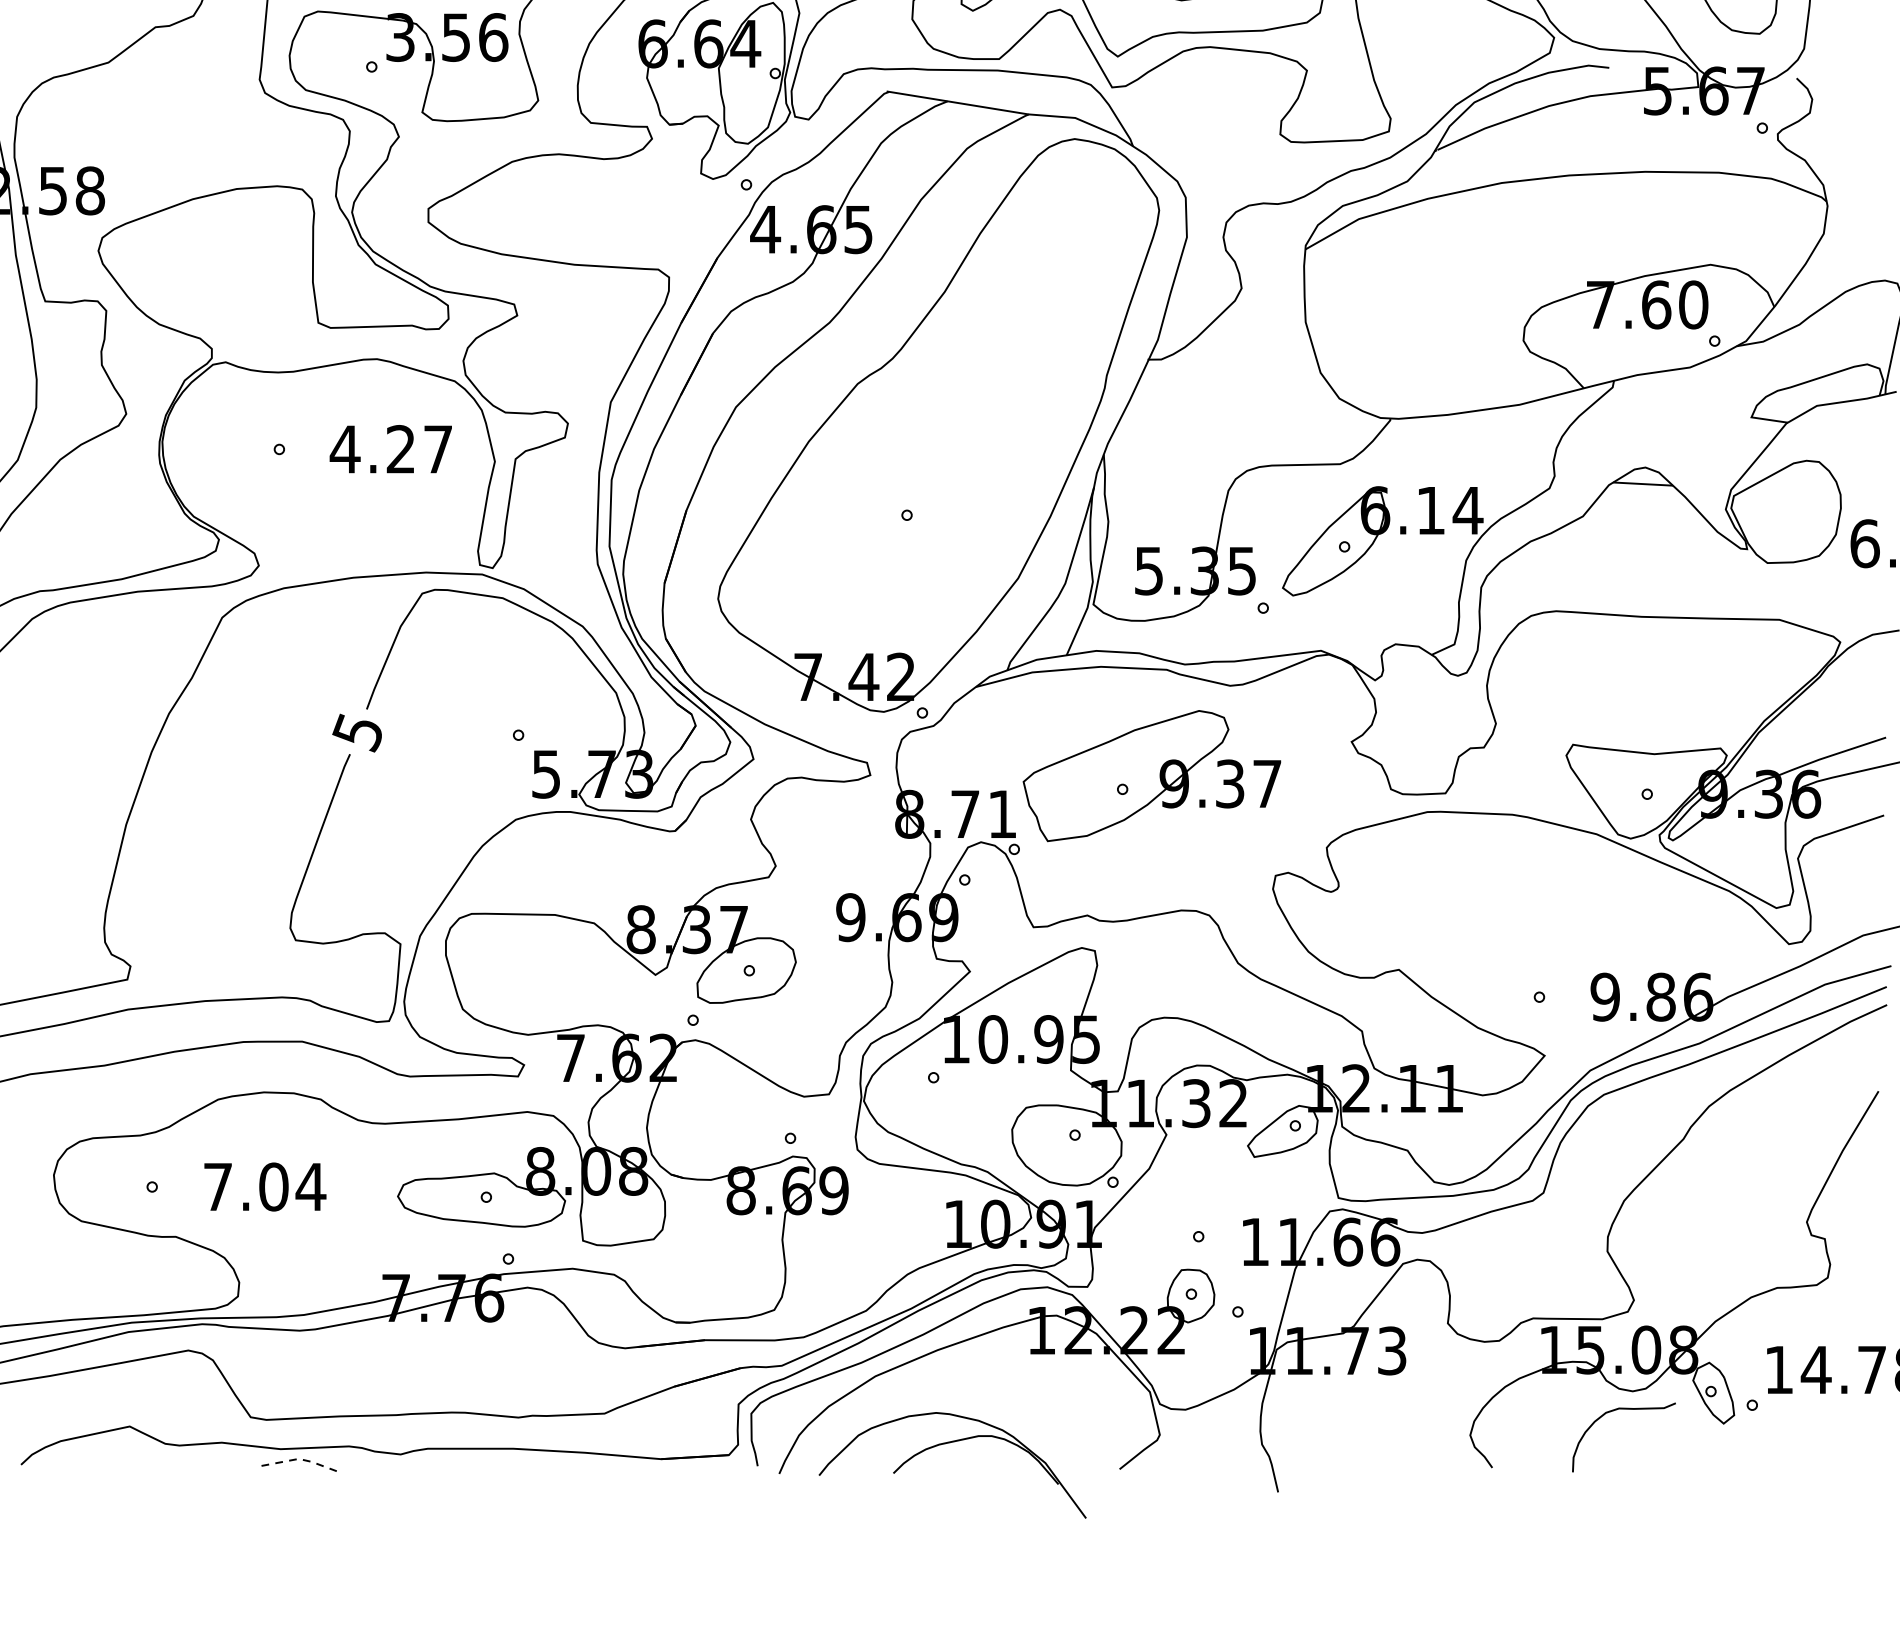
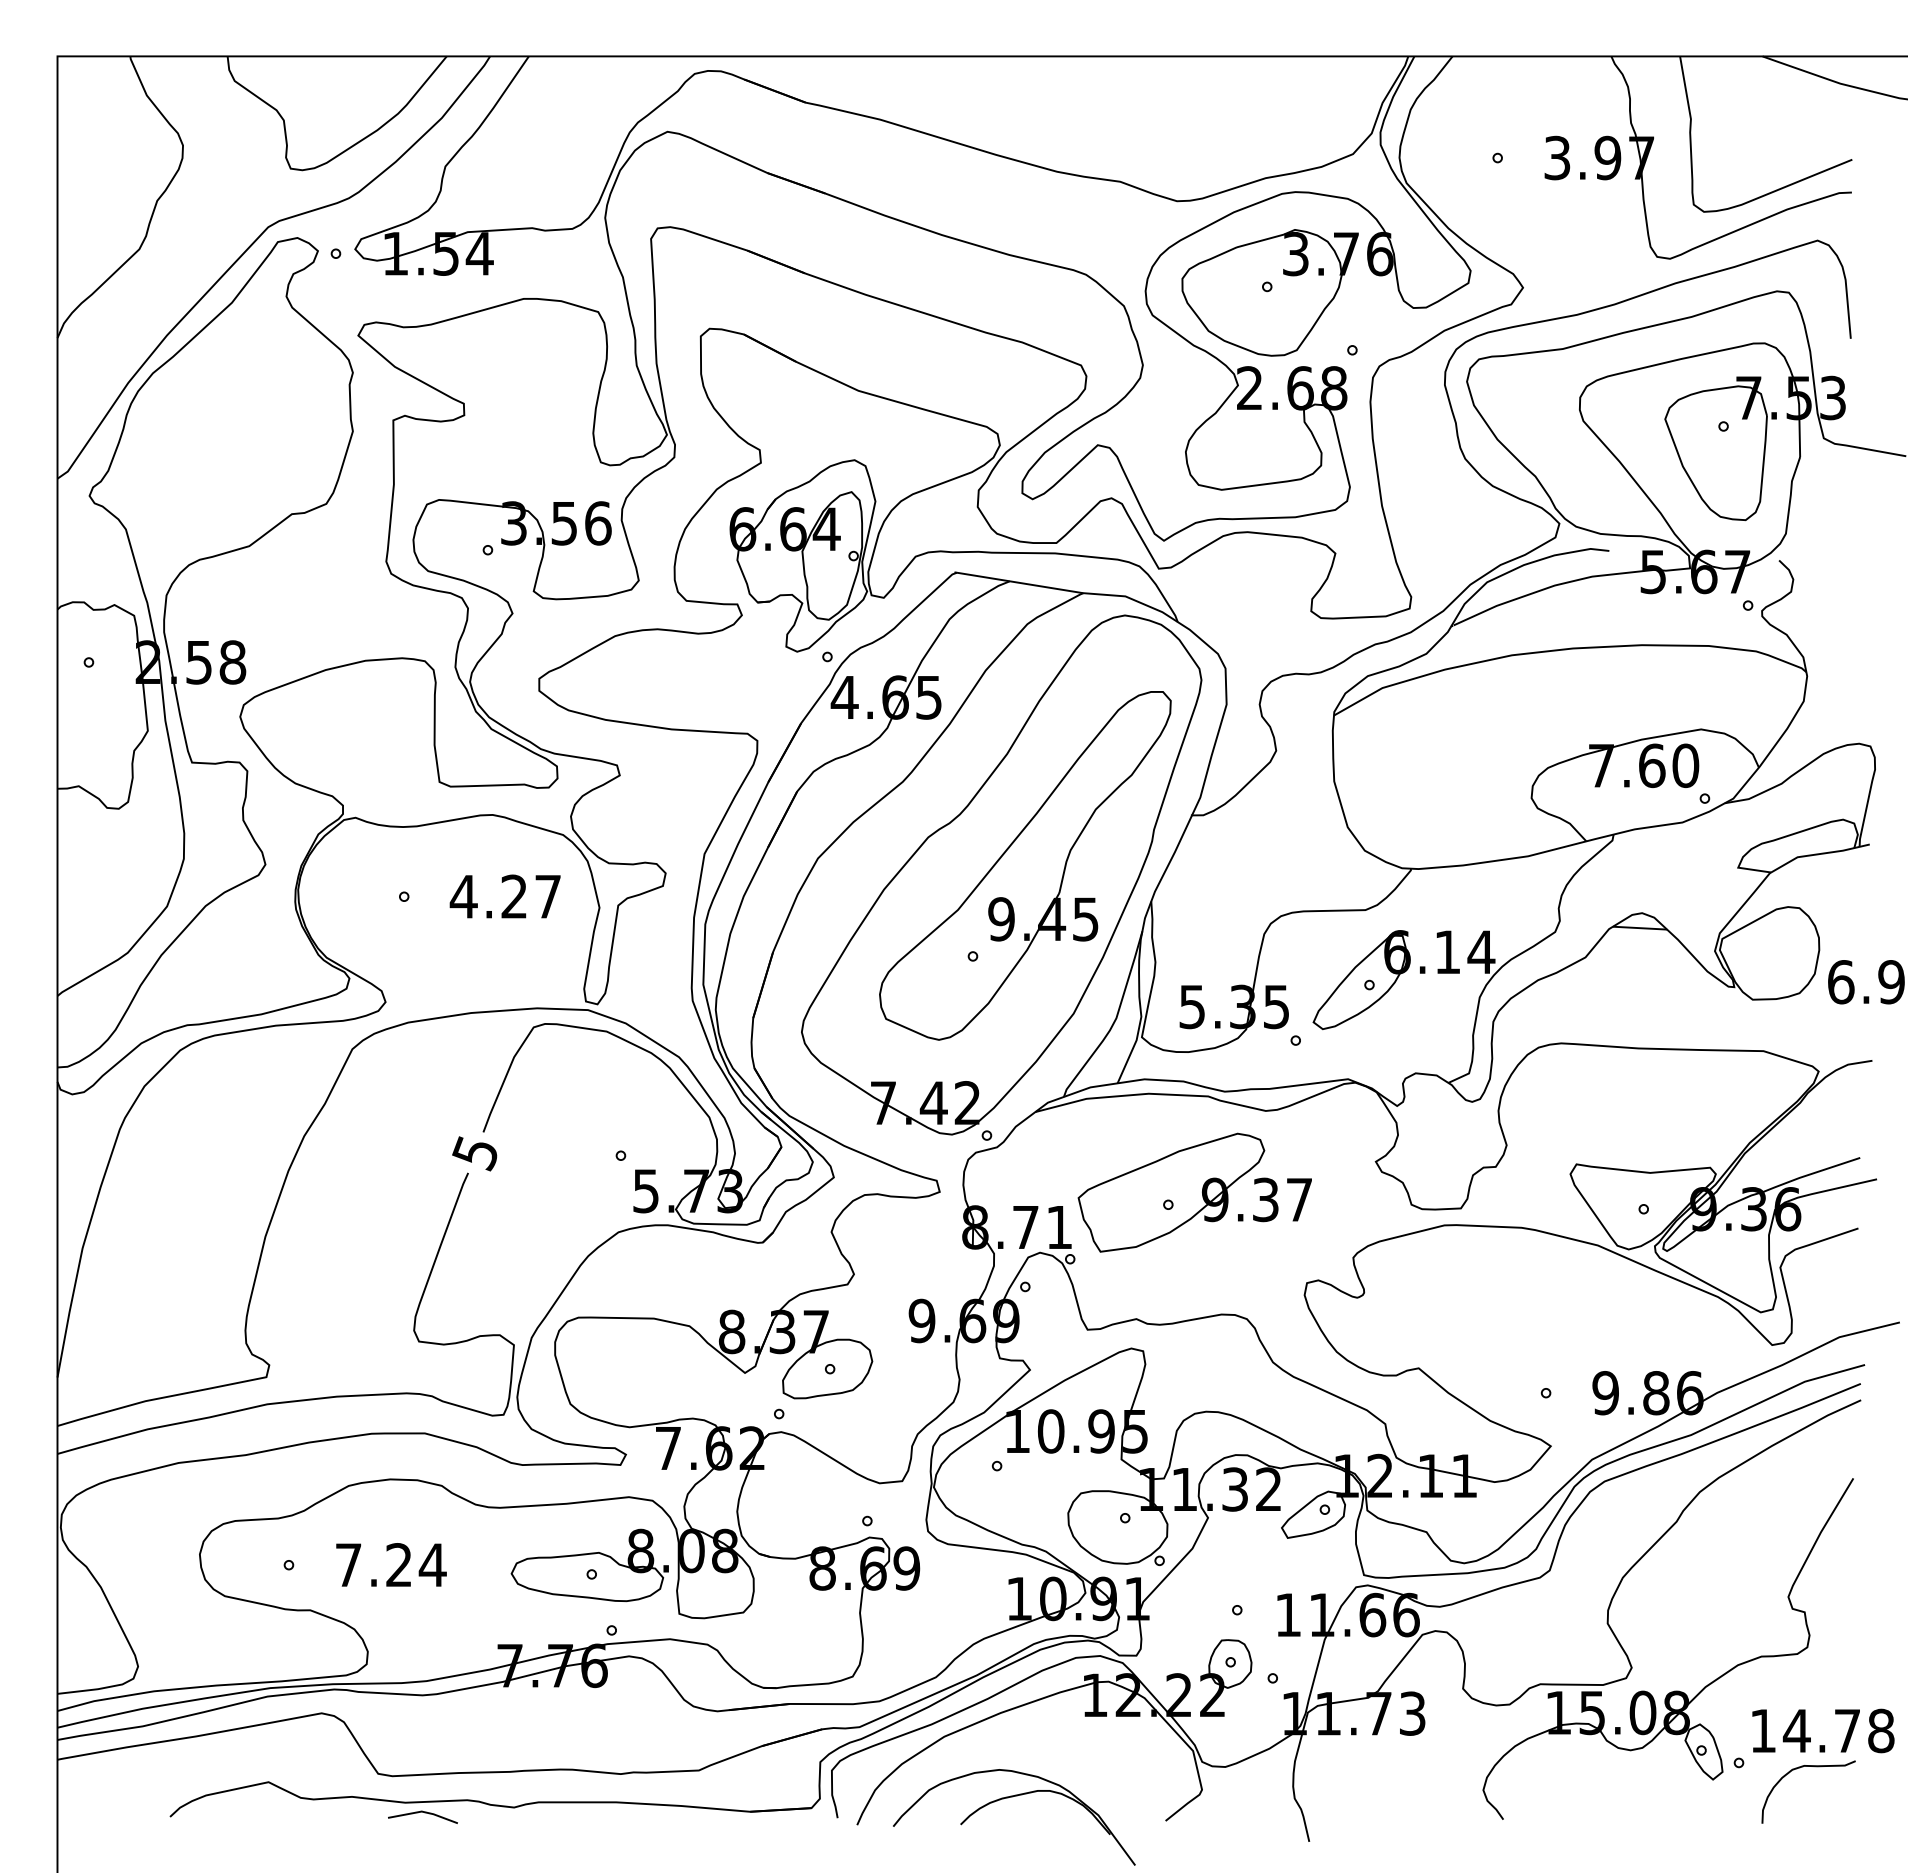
part: (964, 414) -> (1025, 865), added
text: (274, 1187) -> (399, 1565), 7.04 -> 7.24
curve: (1614, 1411) -> (1800, 1768), moved
line: (300, 1458) -> (423, 1811), dashed -> solid

